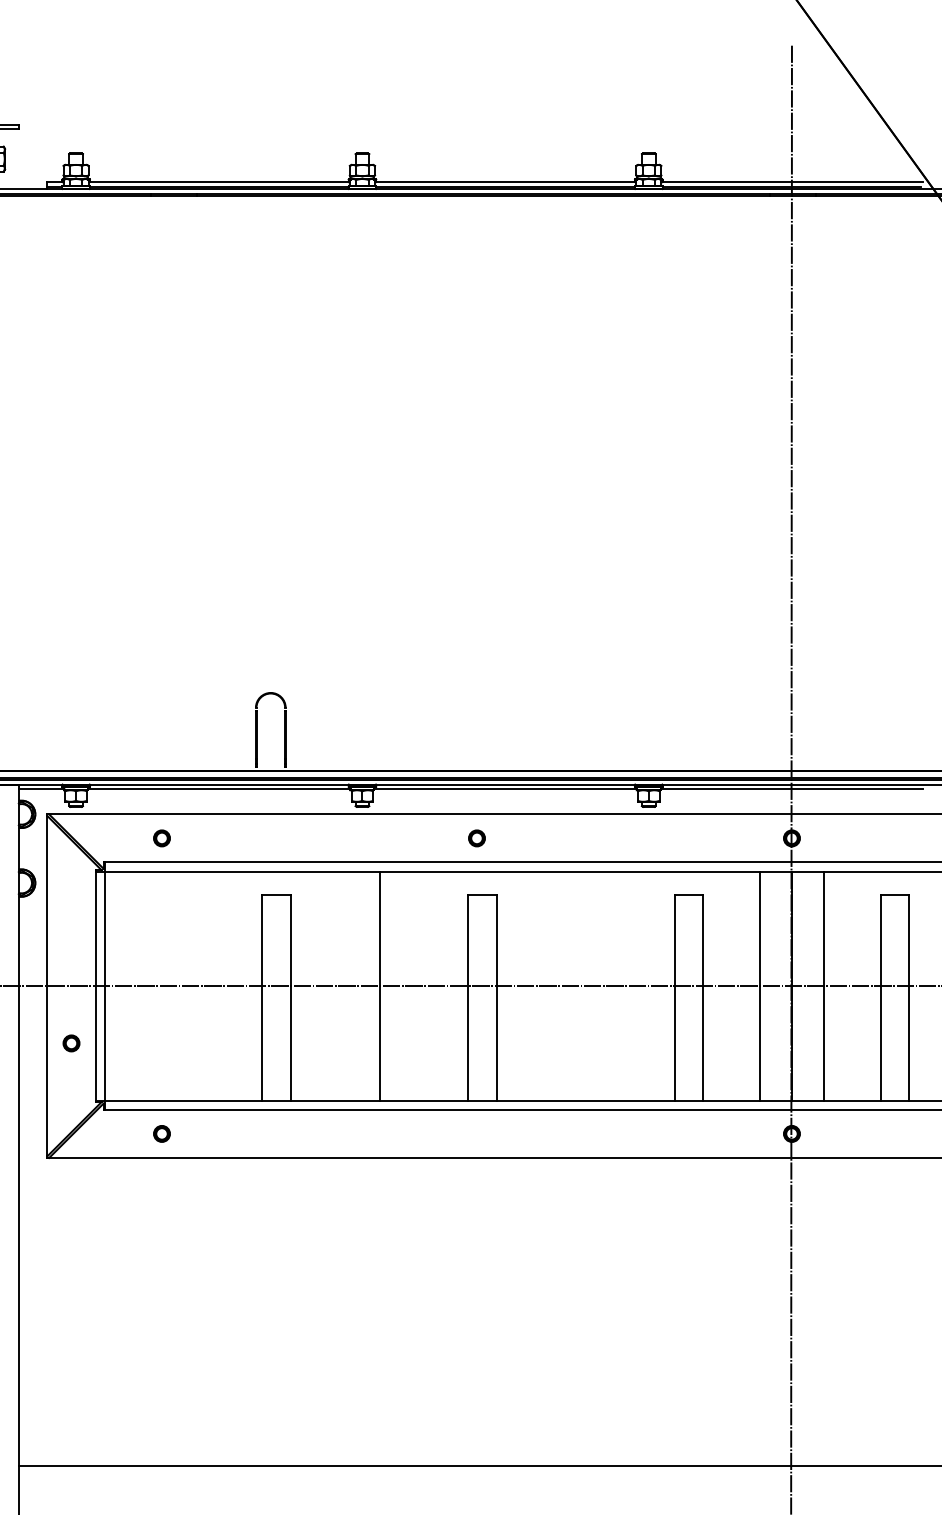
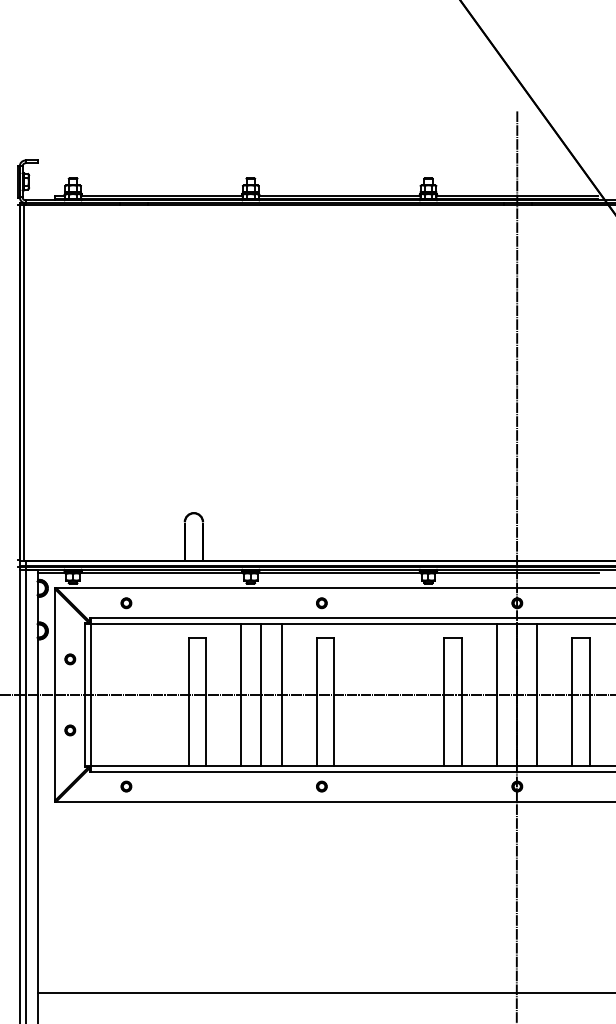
part: (71, 929) -> (70, 659), added
line: (347, 985) -> (241, 694), added
line: (411, 985) -> (281, 694), added
part: (476, 1133) -> (321, 786), added

